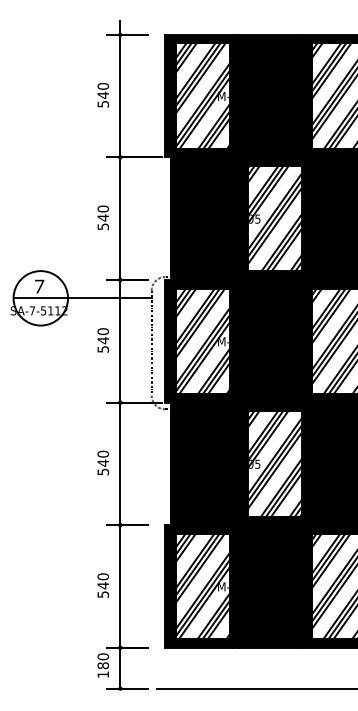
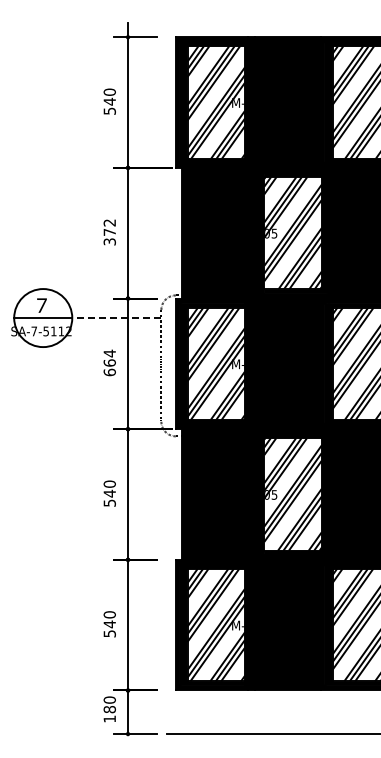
text: (102, 218) -> (109, 232), 540 -> 372
line: (109, 298) -> (116, 318), solid -> dashed
text: (102, 340) -> (109, 362), 540 -> 664

